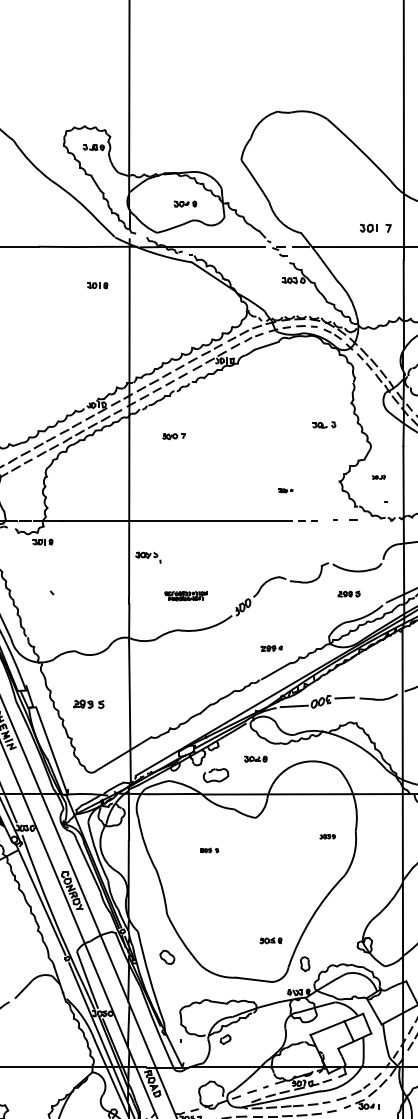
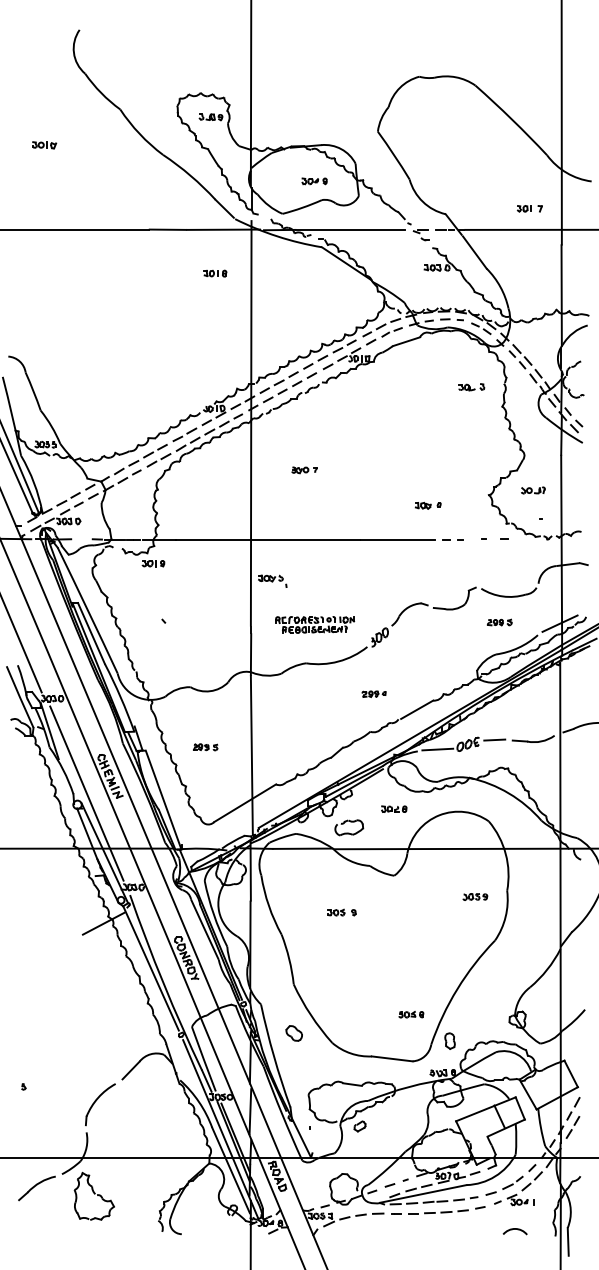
part: (375, 228) -> (529, 208), size x0.71
part: (324, 425) -> (471, 387), moved
part: (173, 436) -> (304, 470), moved
part: (378, 477) -> (533, 490), size x1.67
part: (286, 490) -> (428, 505), size x1.67
part: (186, 595) -> (315, 624), size x1.67
part: (271, 648) -> (373, 693), moved
part: (88, 704) -> (205, 747), size x0.71
part: (327, 836) -> (475, 896), size x1.43
part: (209, 850) -> (341, 912), size x1.43

